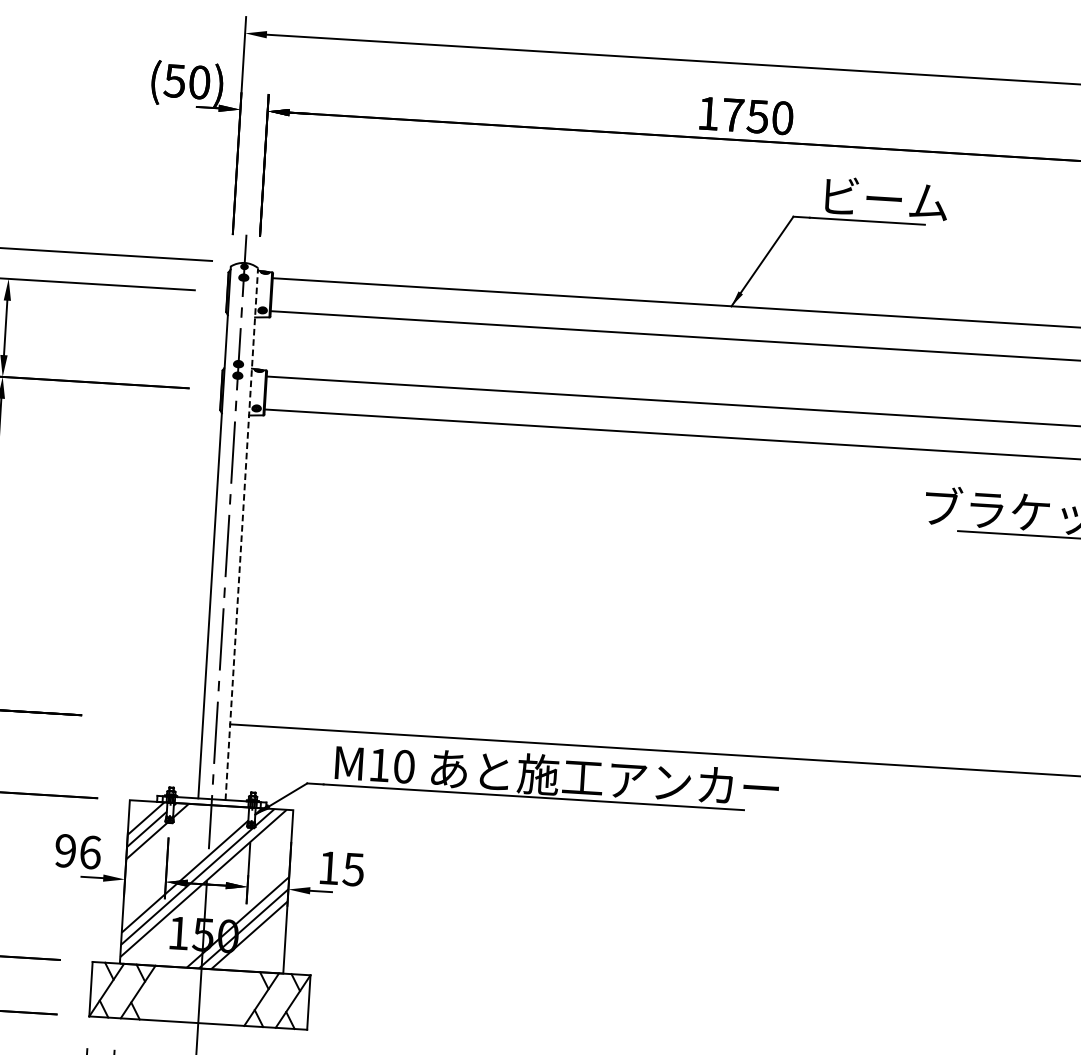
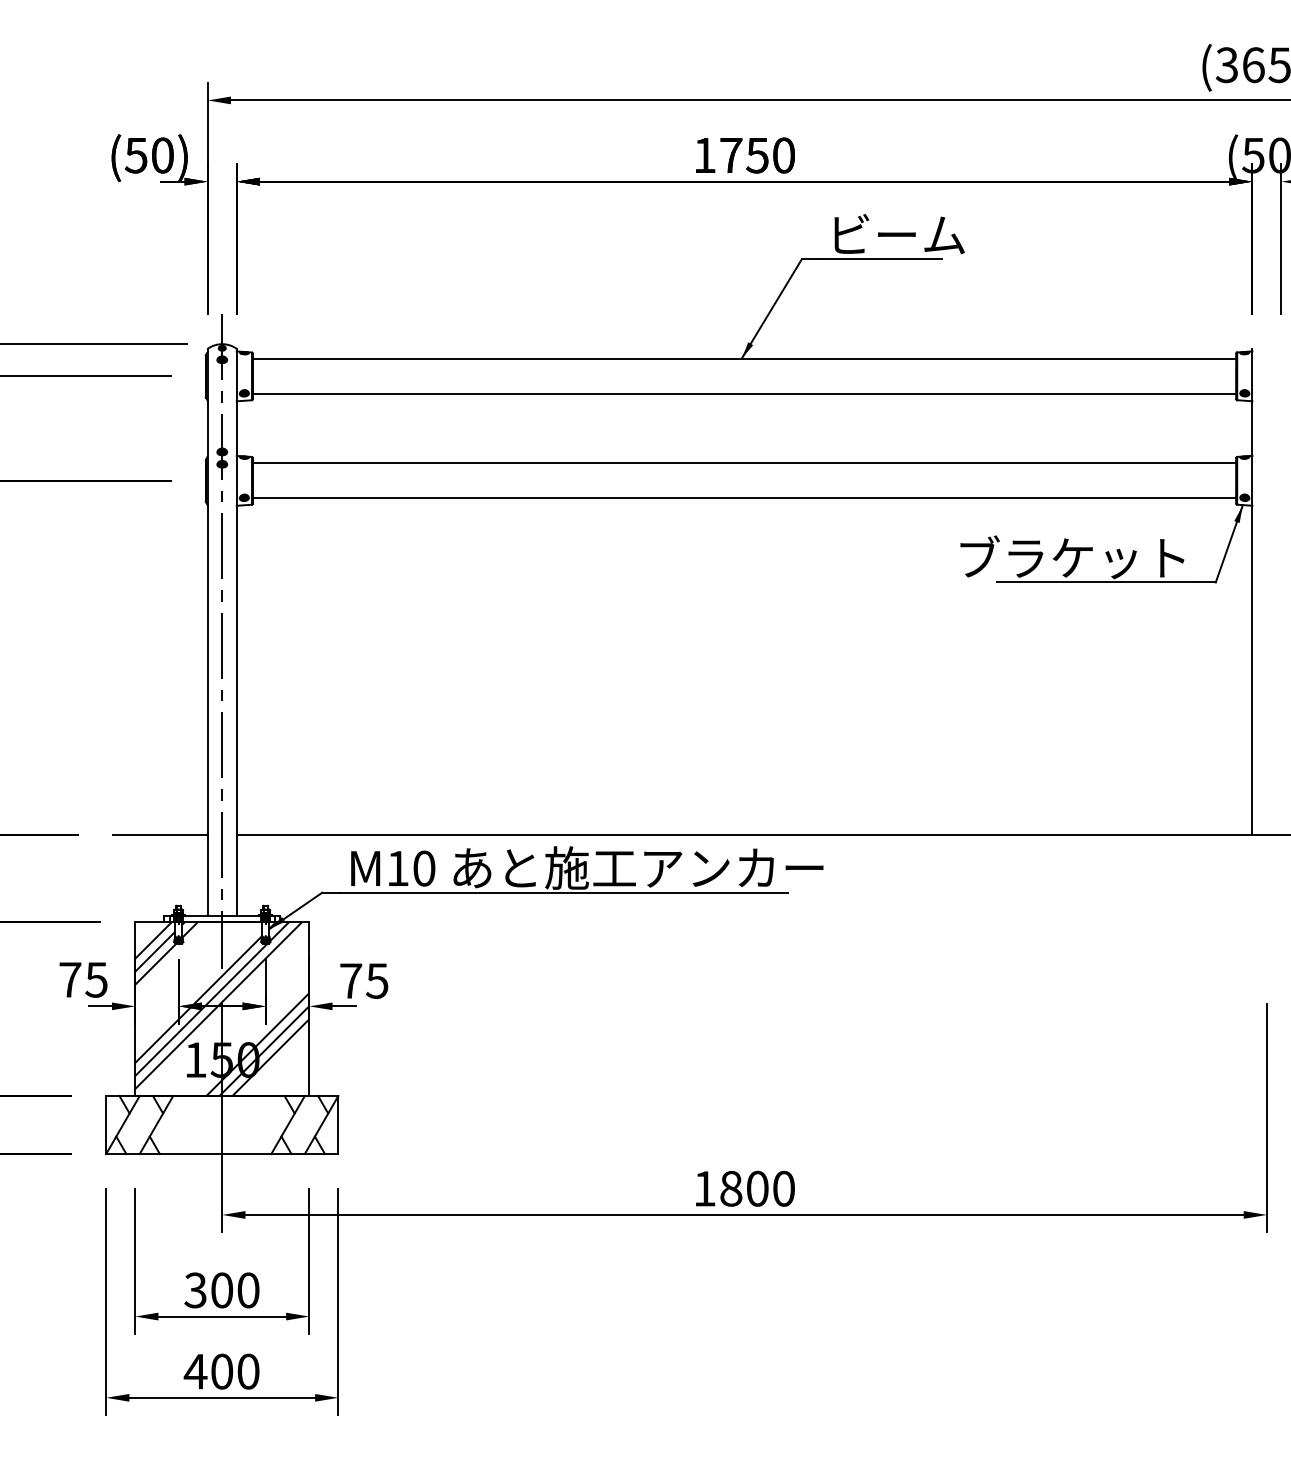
line: (241, 533) -> (236, 631), dashed -> solid
line: (157, 719) -> (159, 834), added
text: (78, 851) -> (83, 979), 96 -> 75
text: (329, 867) -> (351, 980), 15 -> 75

